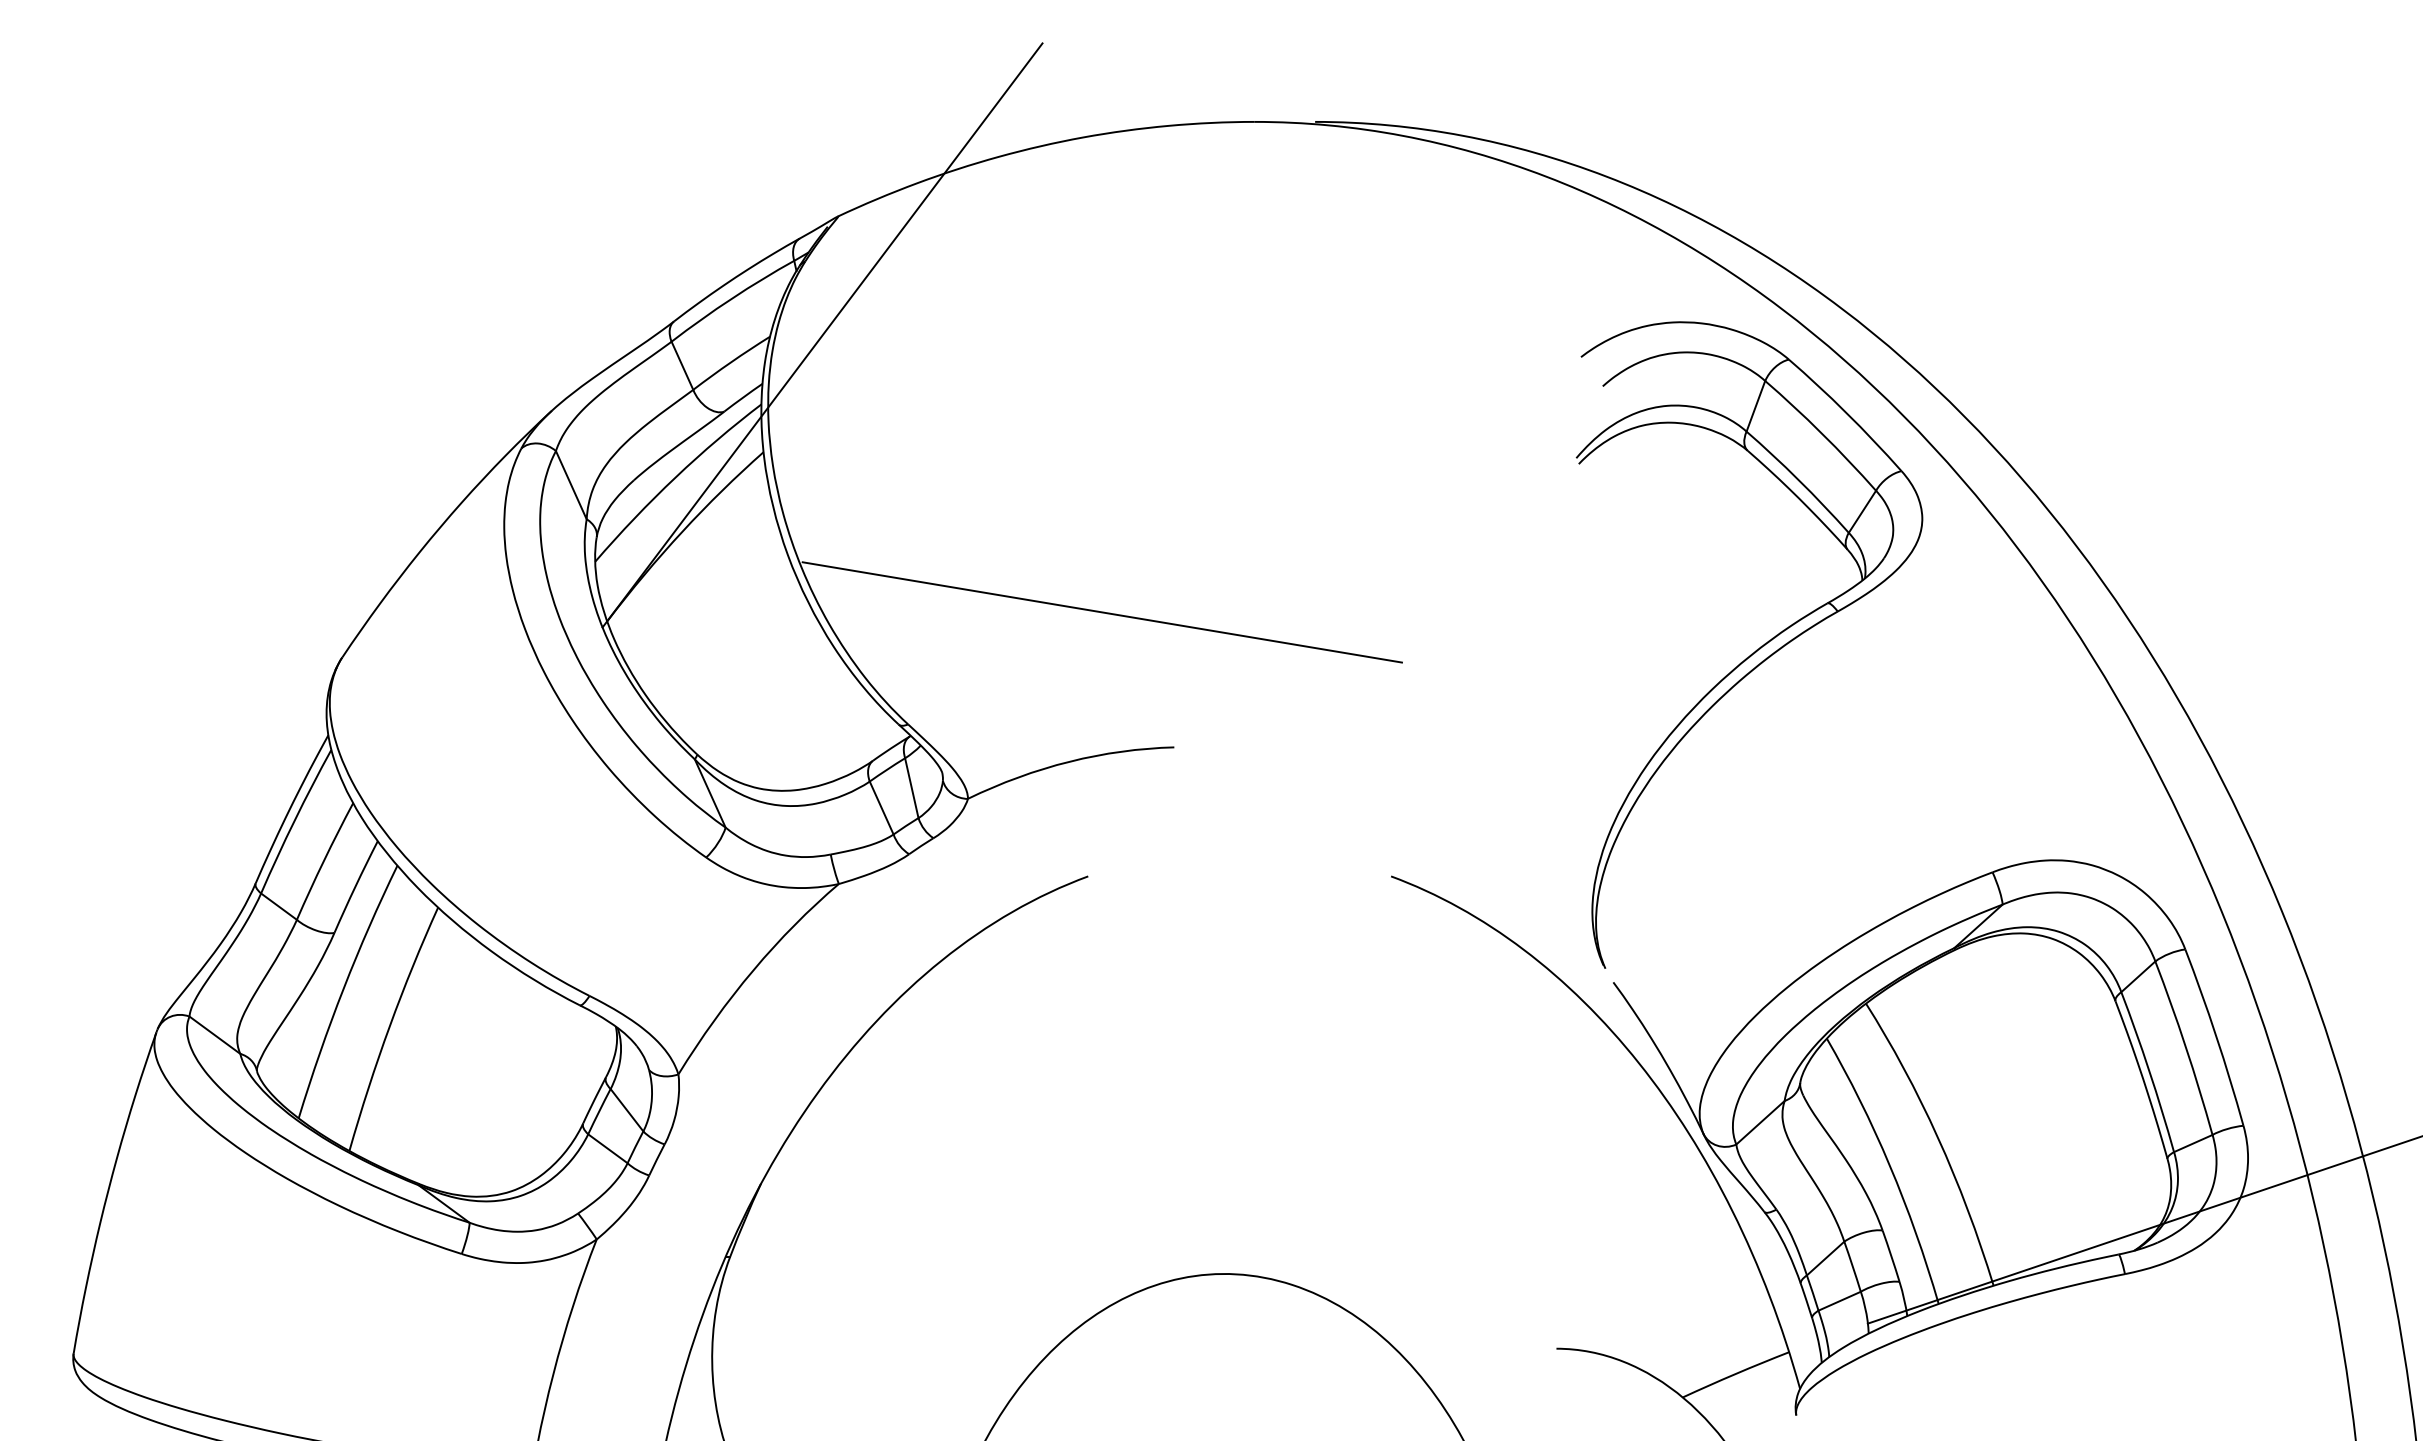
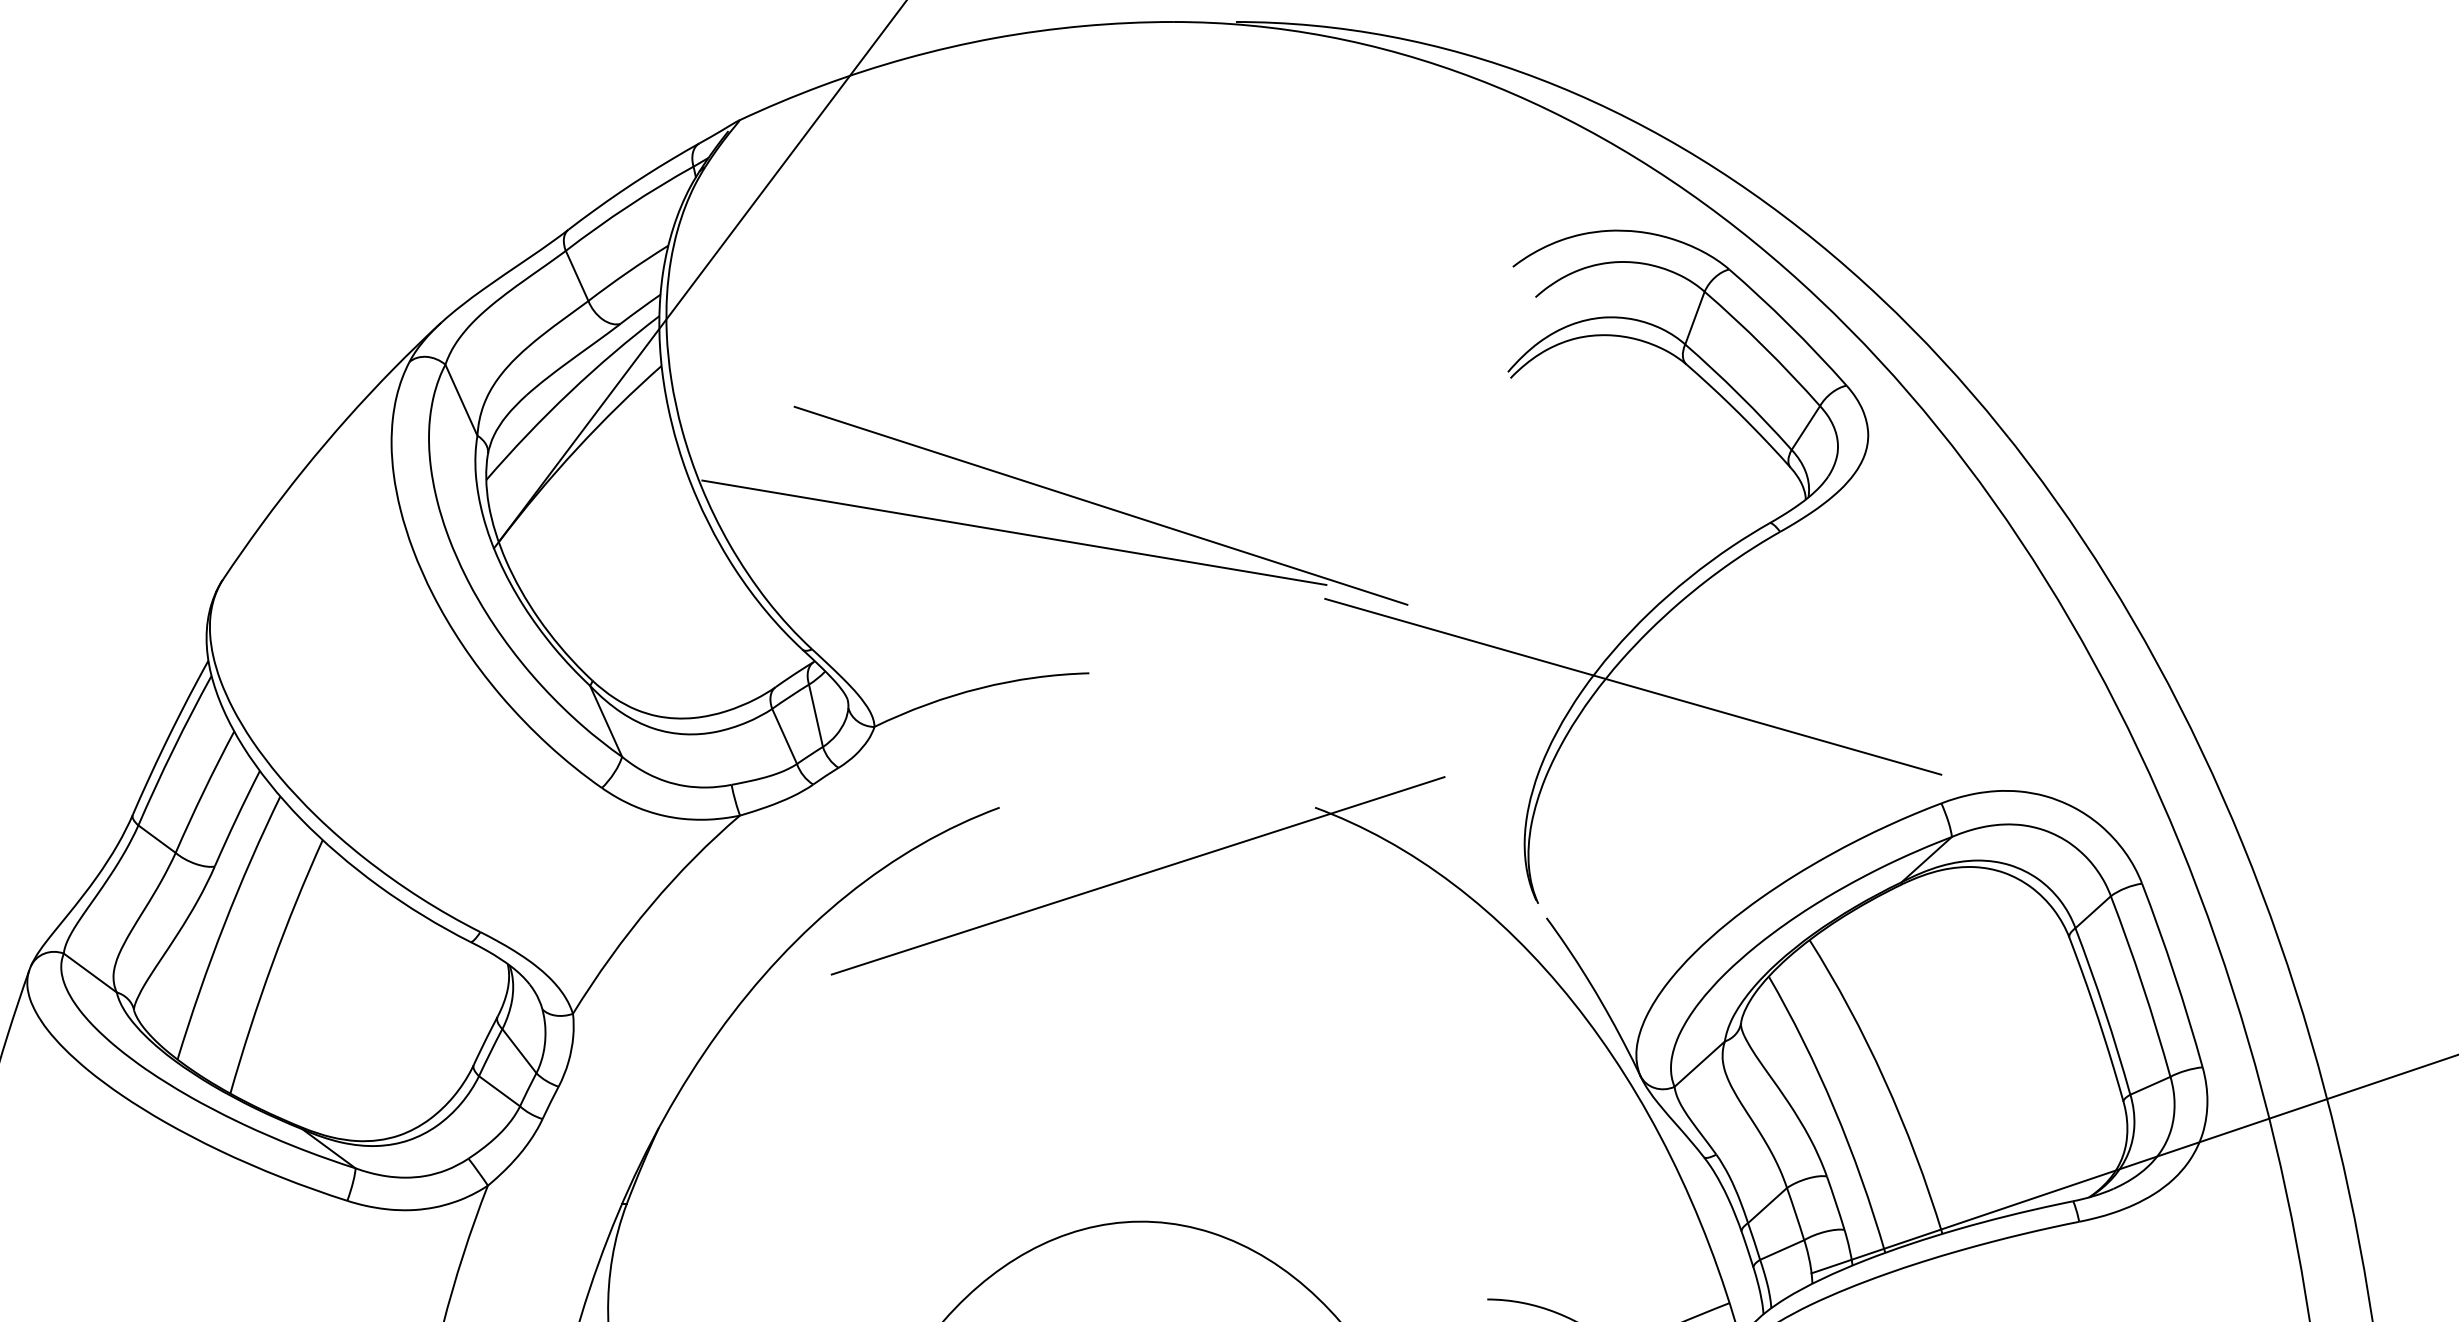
line: (1185, 586) -> (1100, 505), added
line: (1696, 759) -> (1633, 685), added
line: (1220, 941) -> (1137, 875), added

